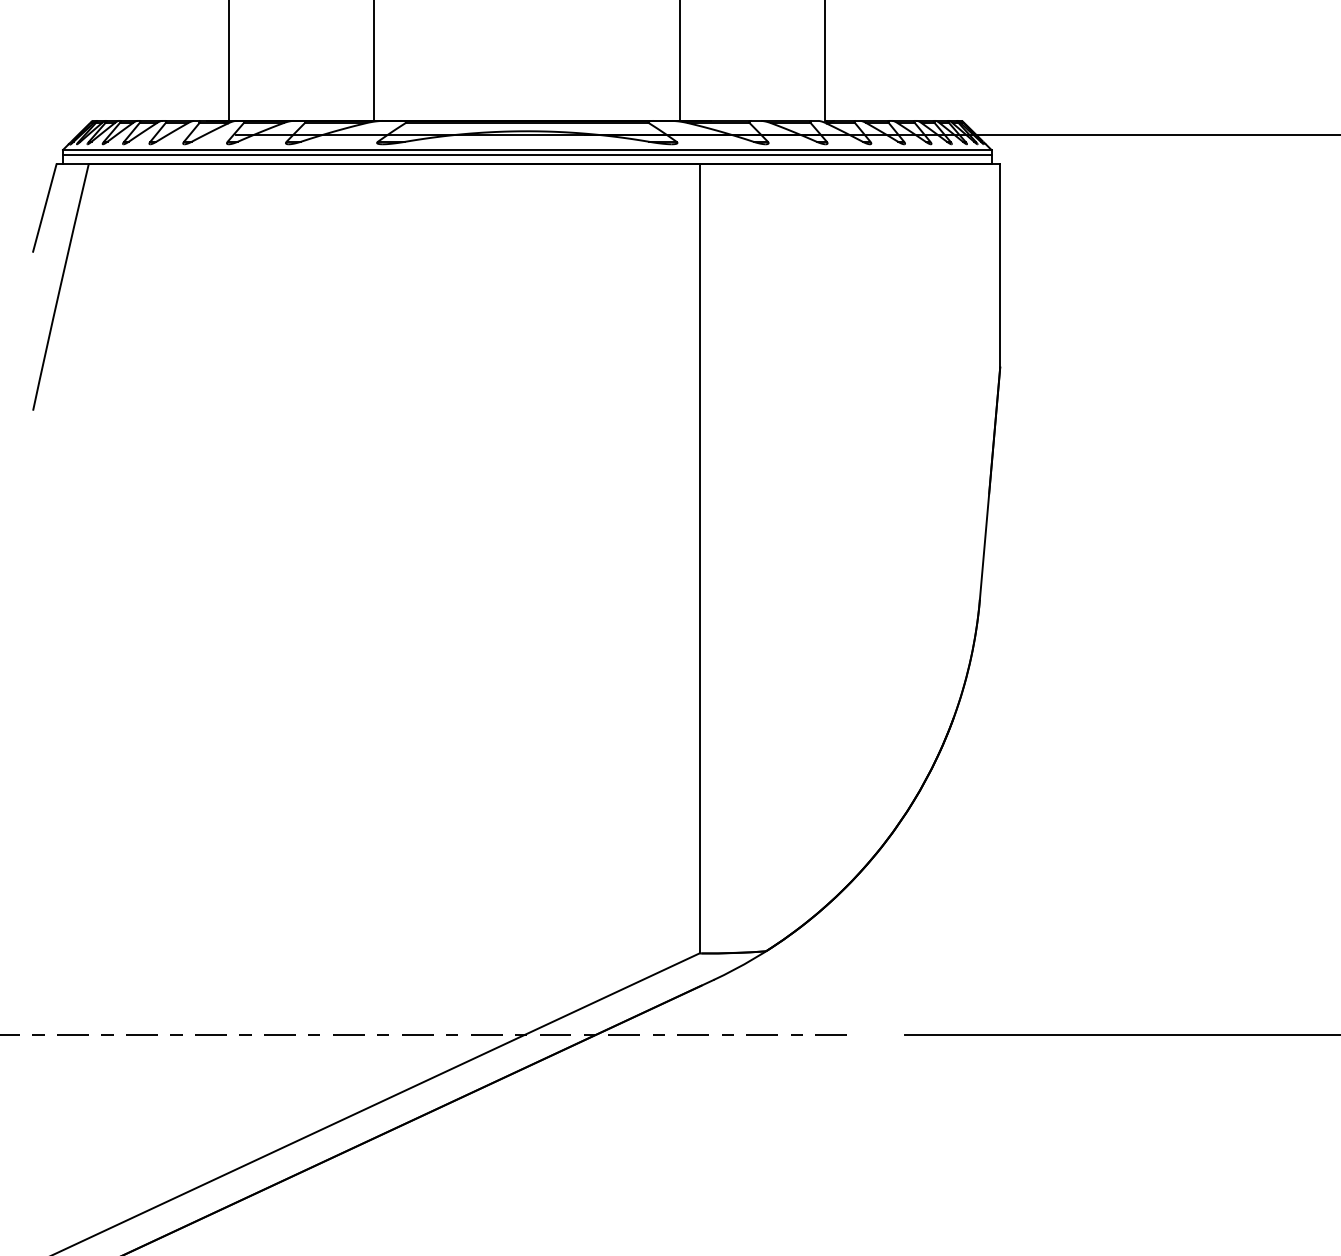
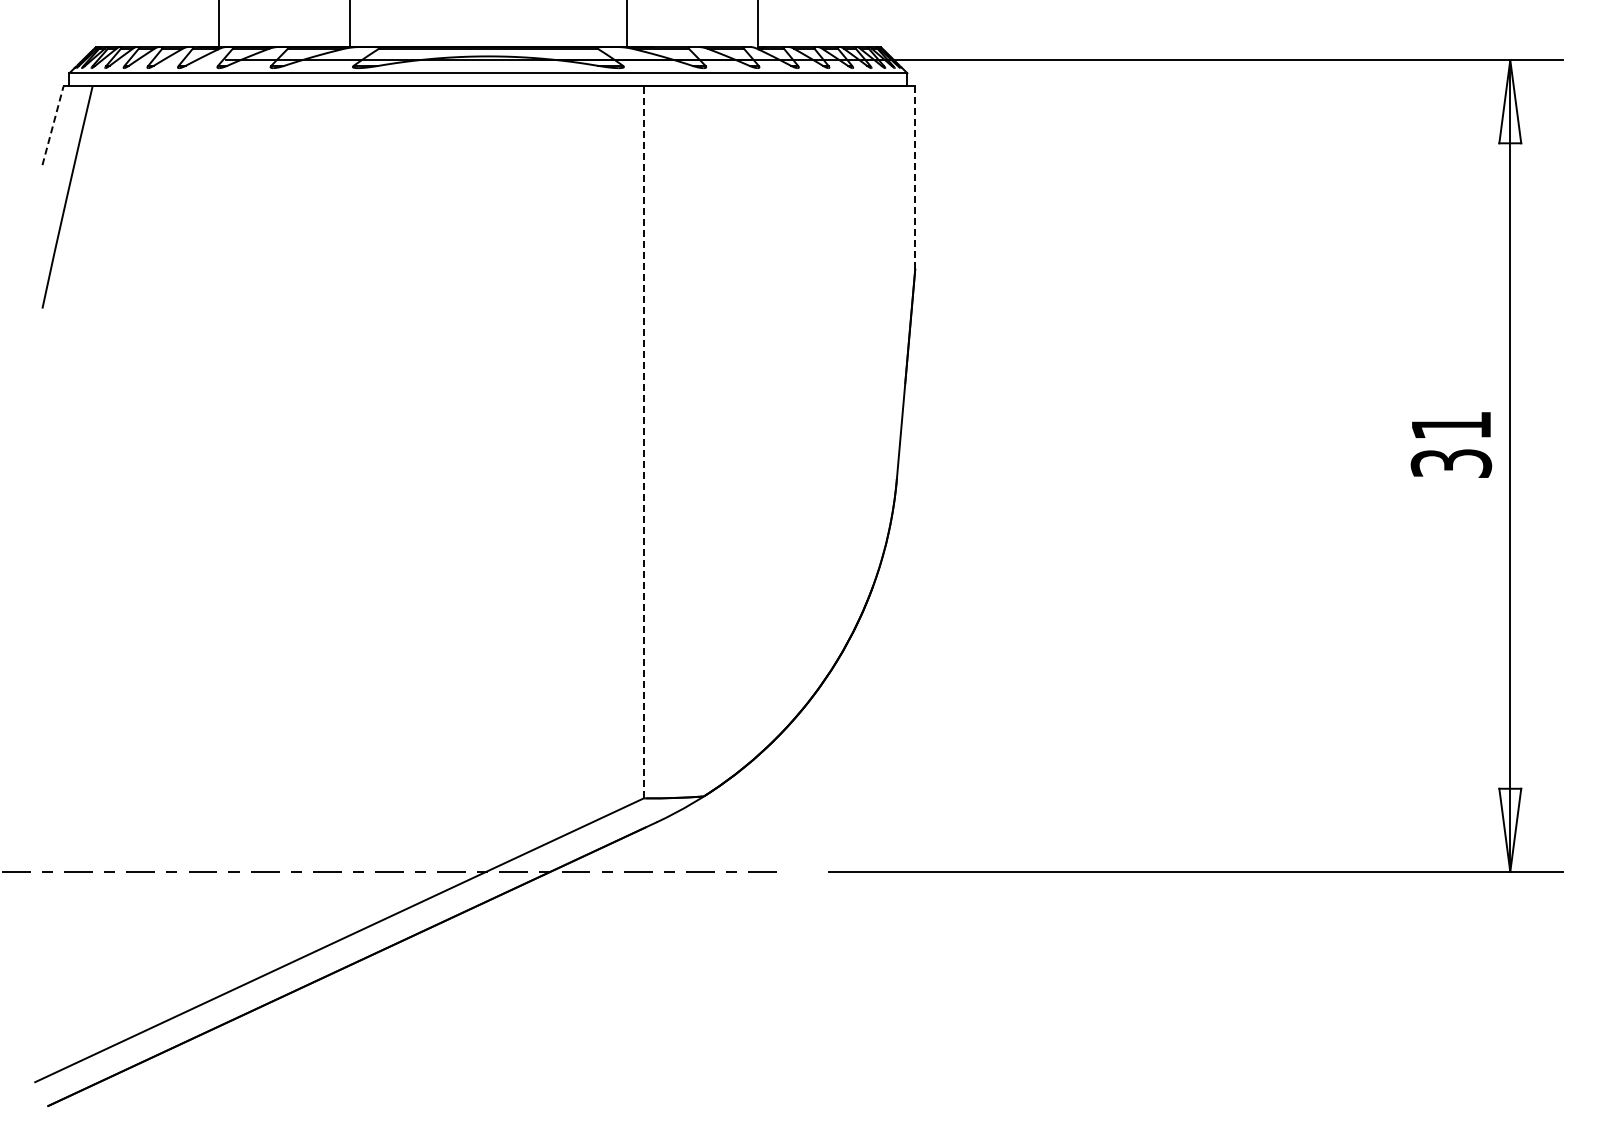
line: (527, 154) -> (488, 77), removed
line: (45, 207) -> (53, 125), solid -> dashed
line: (1000, 266) -> (915, 178), solid -> dashed
line: (699, 557) -> (643, 441), solid -> dashed

